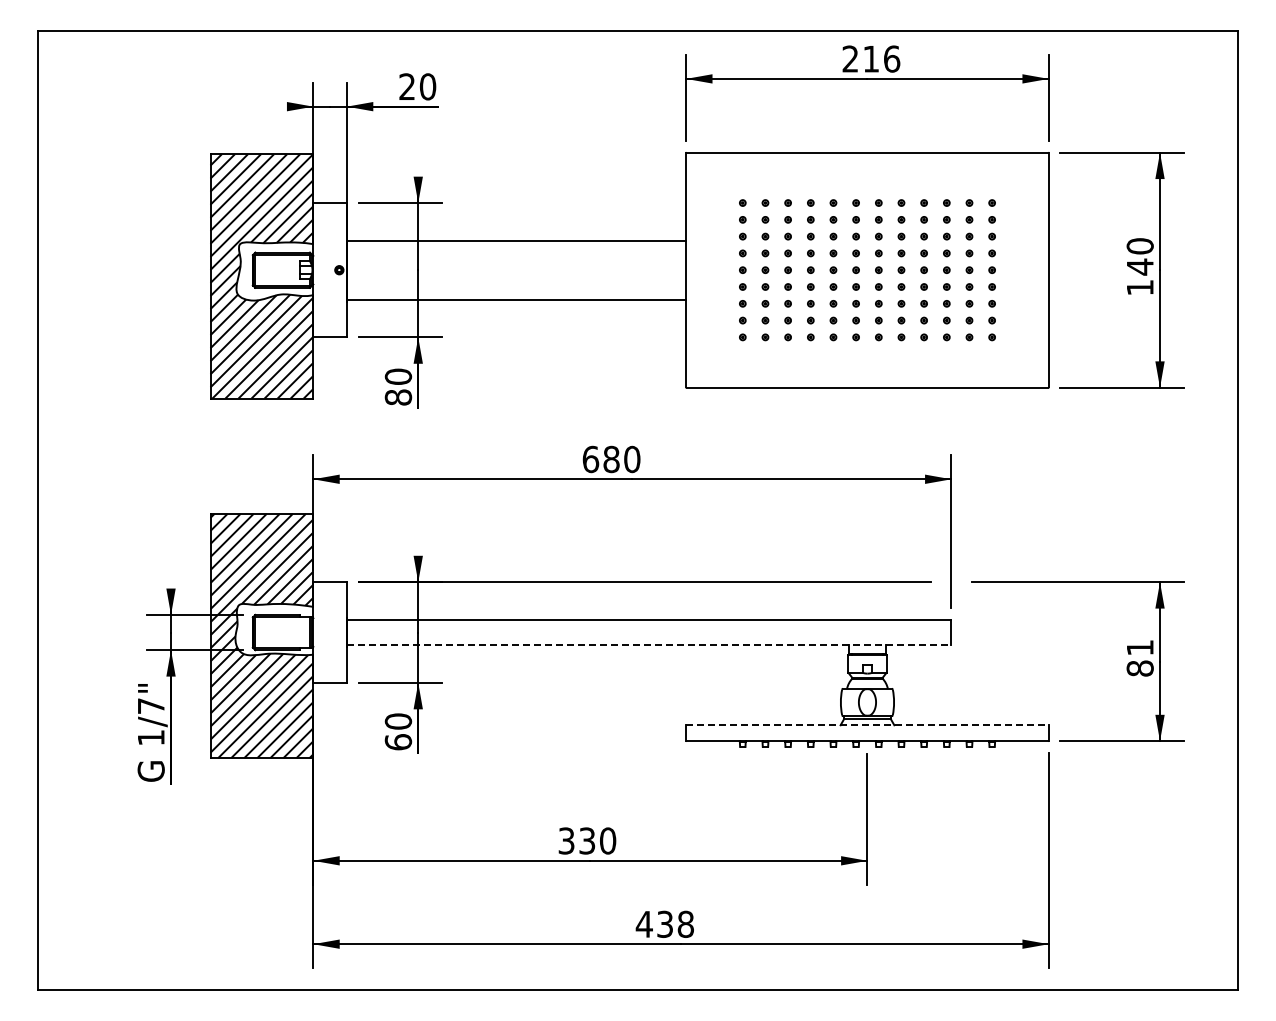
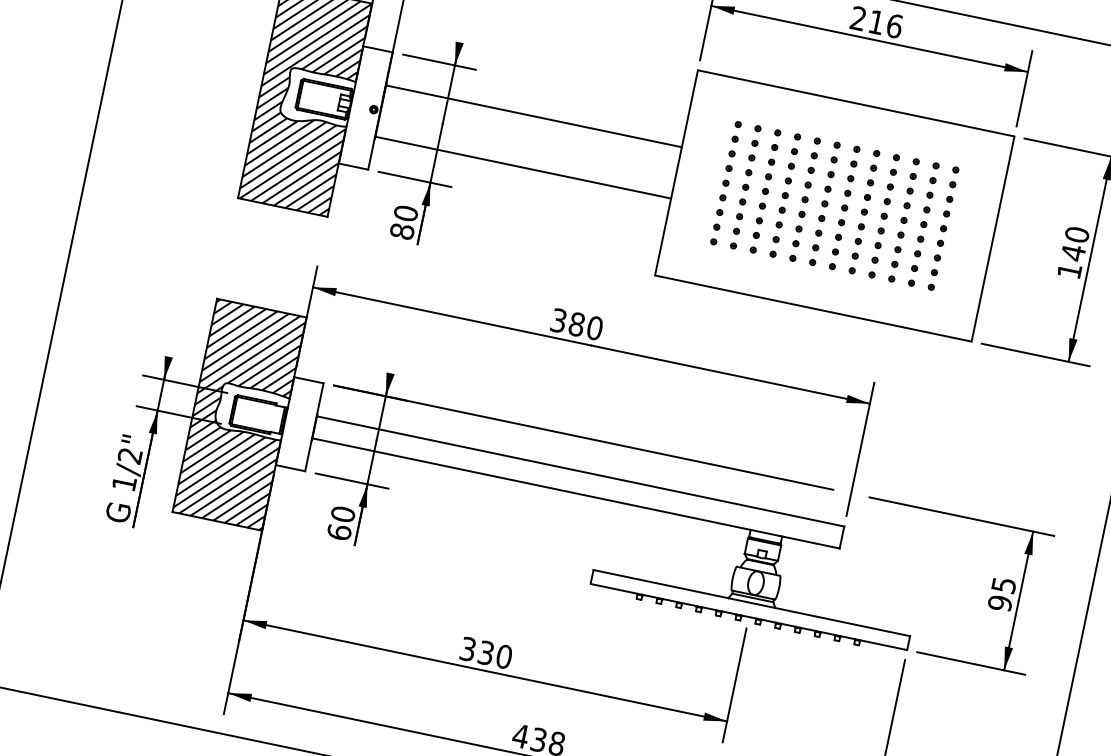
text: (590, 459) -> (558, 320), 680 -> 380
line: (649, 645) -> (576, 493), dashed -> solid
text: (1139, 658) -> (1001, 594), 81 -> 95
text: (150, 706) -> (129, 456), 1/7" -> 1/2"
line: (867, 725) -> (751, 603), dashed -> solid

